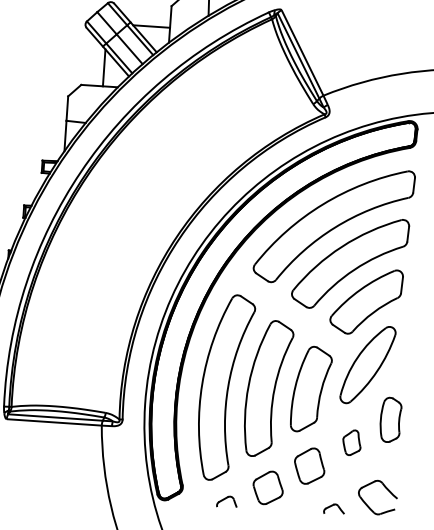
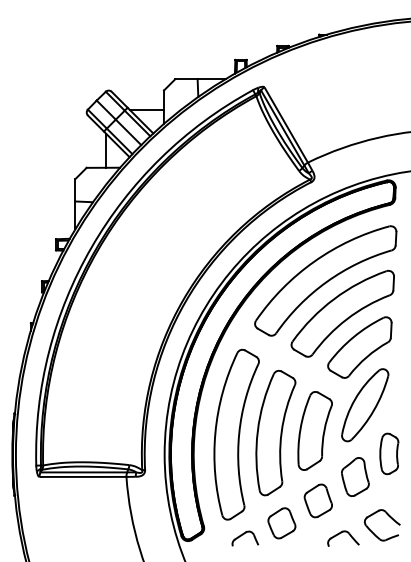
part: (352, 442) -> (355, 476), size x1.67
part: (227, 501) -> (245, 538), size x1.43
part: (334, 509) -> (343, 538), size x1.67

